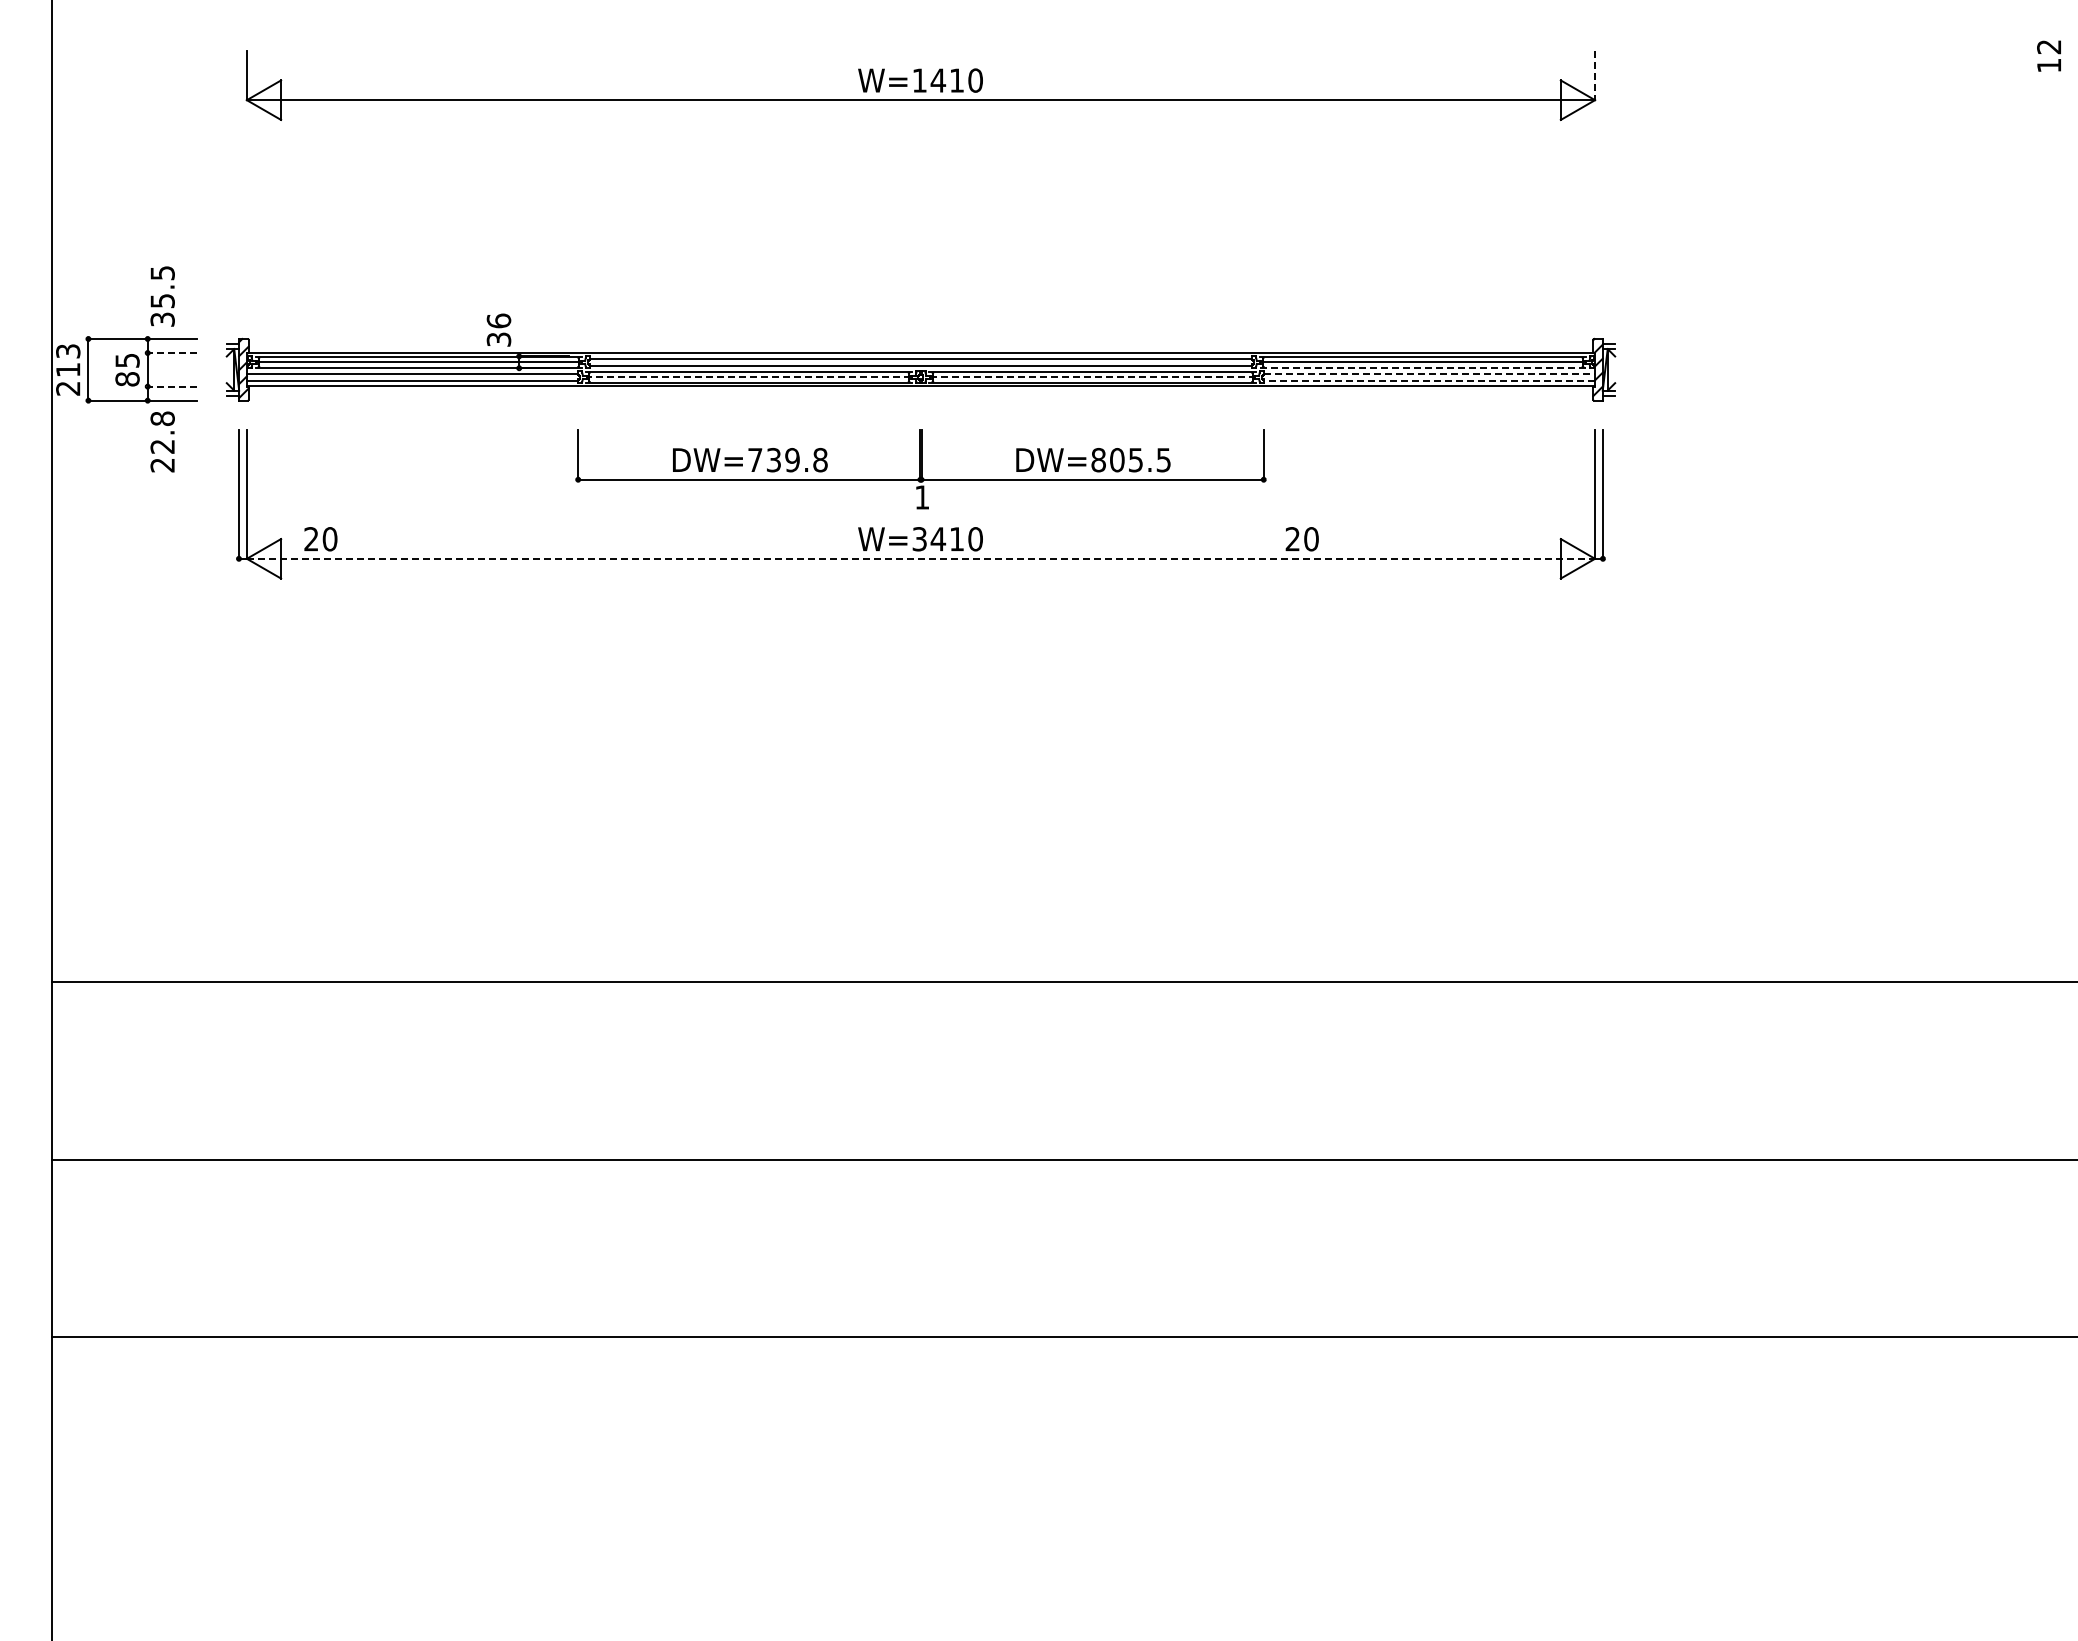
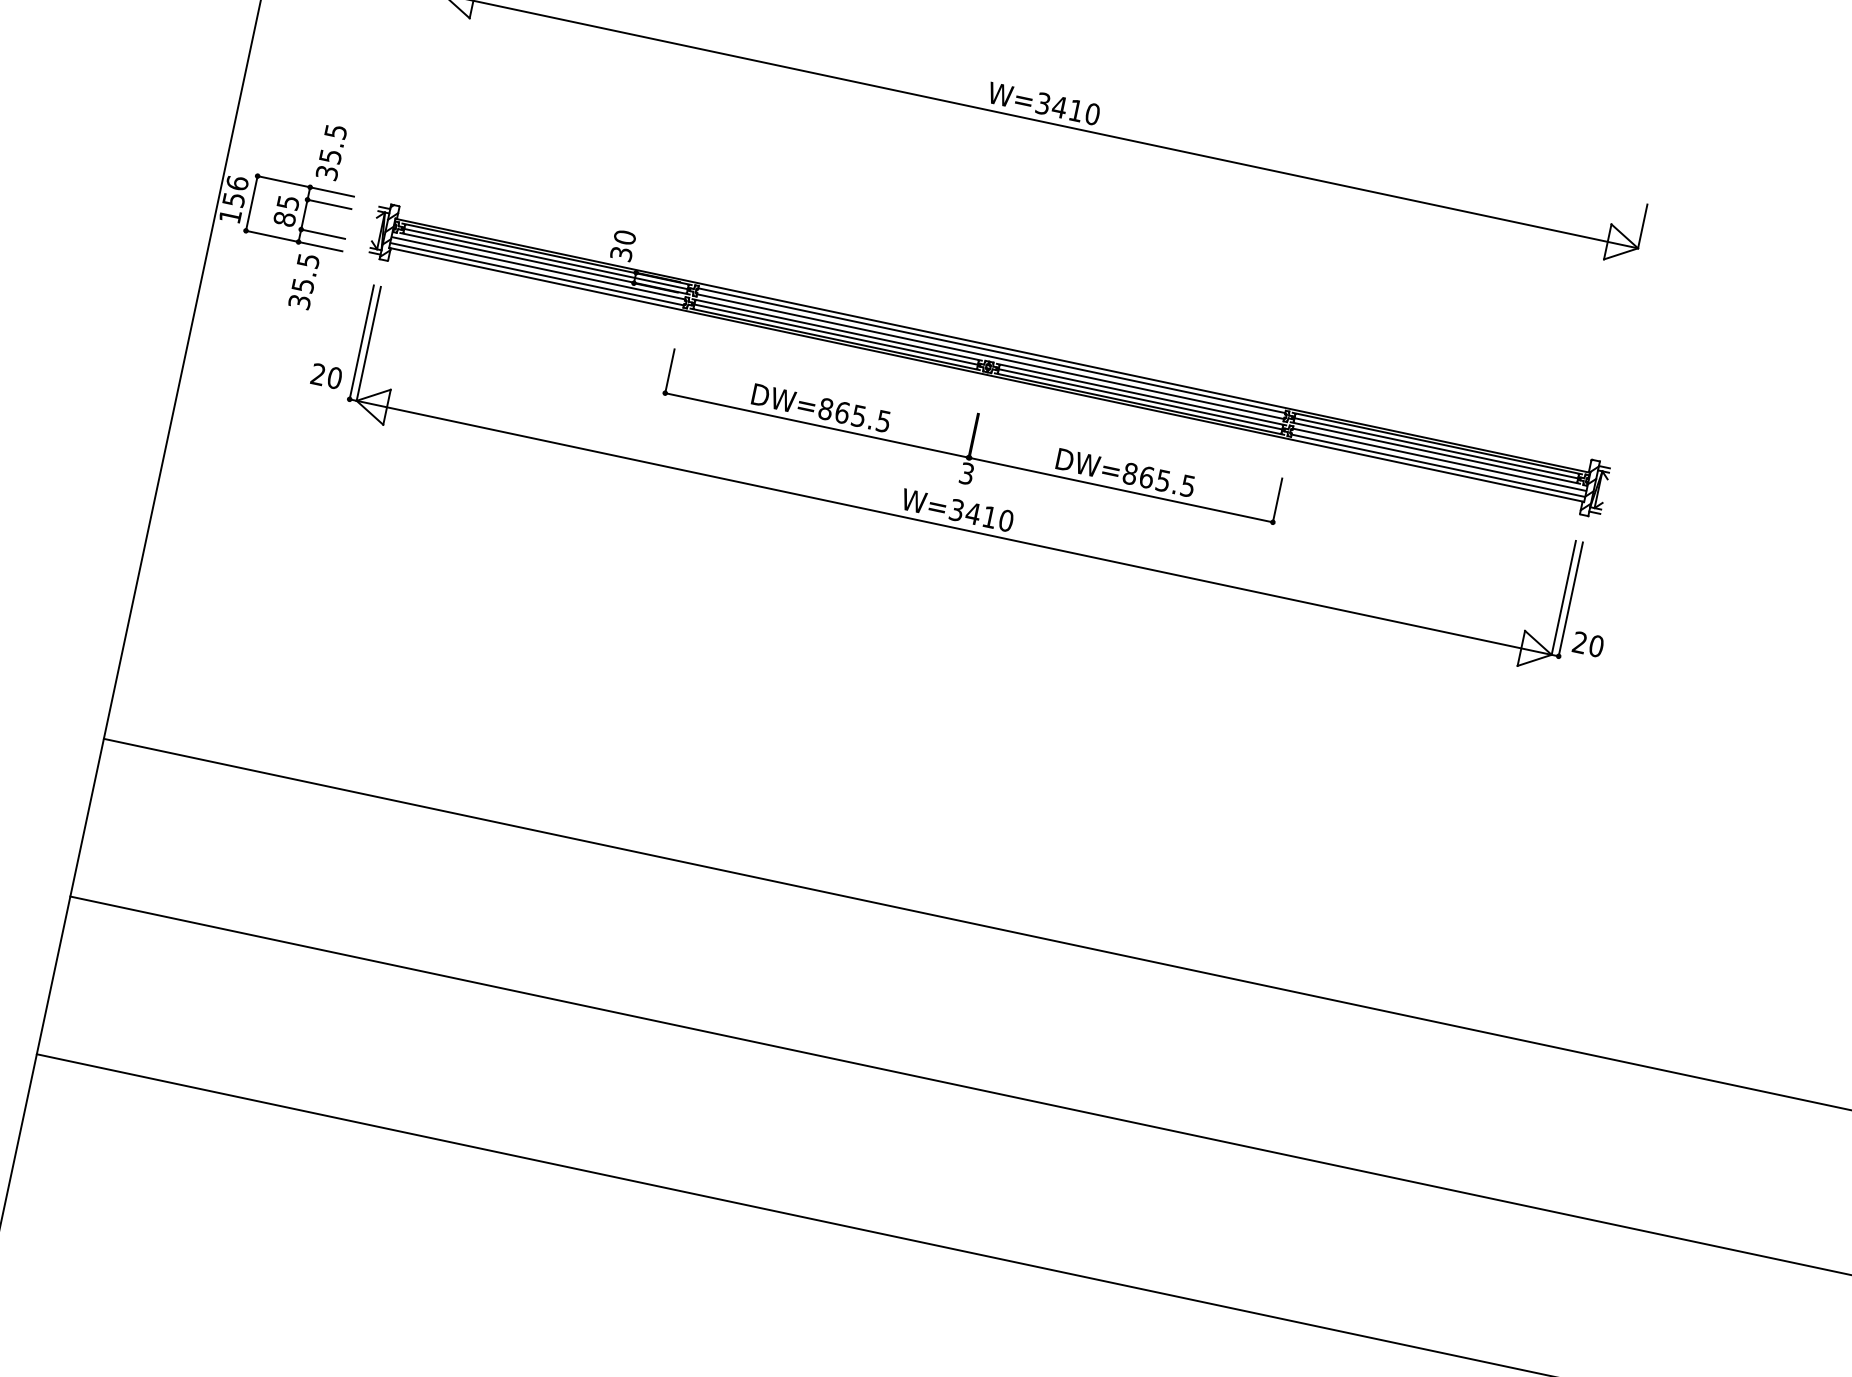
line: (1595, 75) -> (1643, 226), dashed -> solid
text: (919, 80) -> (1042, 103), W=1410 -> W=3410
text: (498, 320) -> (624, 237), 36 -> 30
line: (172, 353) -> (329, 204), dashed -> solid
line: (1422, 367) -> (1434, 452), dashed -> solid
text: (68, 369) -> (234, 199), 213 -> 156
line: (1429, 373) -> (1439, 459), dashed -> solid
line: (748, 377) -> (835, 334), dashed -> solid
line: (1093, 377) -> (1141, 399), dashed -> solid
line: (1428, 380) -> (1437, 465), dashed -> solid
line: (172, 386) -> (323, 234), dashed -> solid
text: (162, 441) -> (303, 280), 22.8 -> 35.5
text: (787, 459) -> (854, 414), DW=739.8 -> DW=865.5
text: (1117, 460) -> (1146, 477), DW=805.5 -> DW=865.5
text: (922, 497) -> (967, 473), 1 -> 3
text: (320, 539) -> (326, 376), moved
text: (1301, 539) -> (1587, 644), moved
line: (921, 558) -> (954, 527), dashed -> solid

